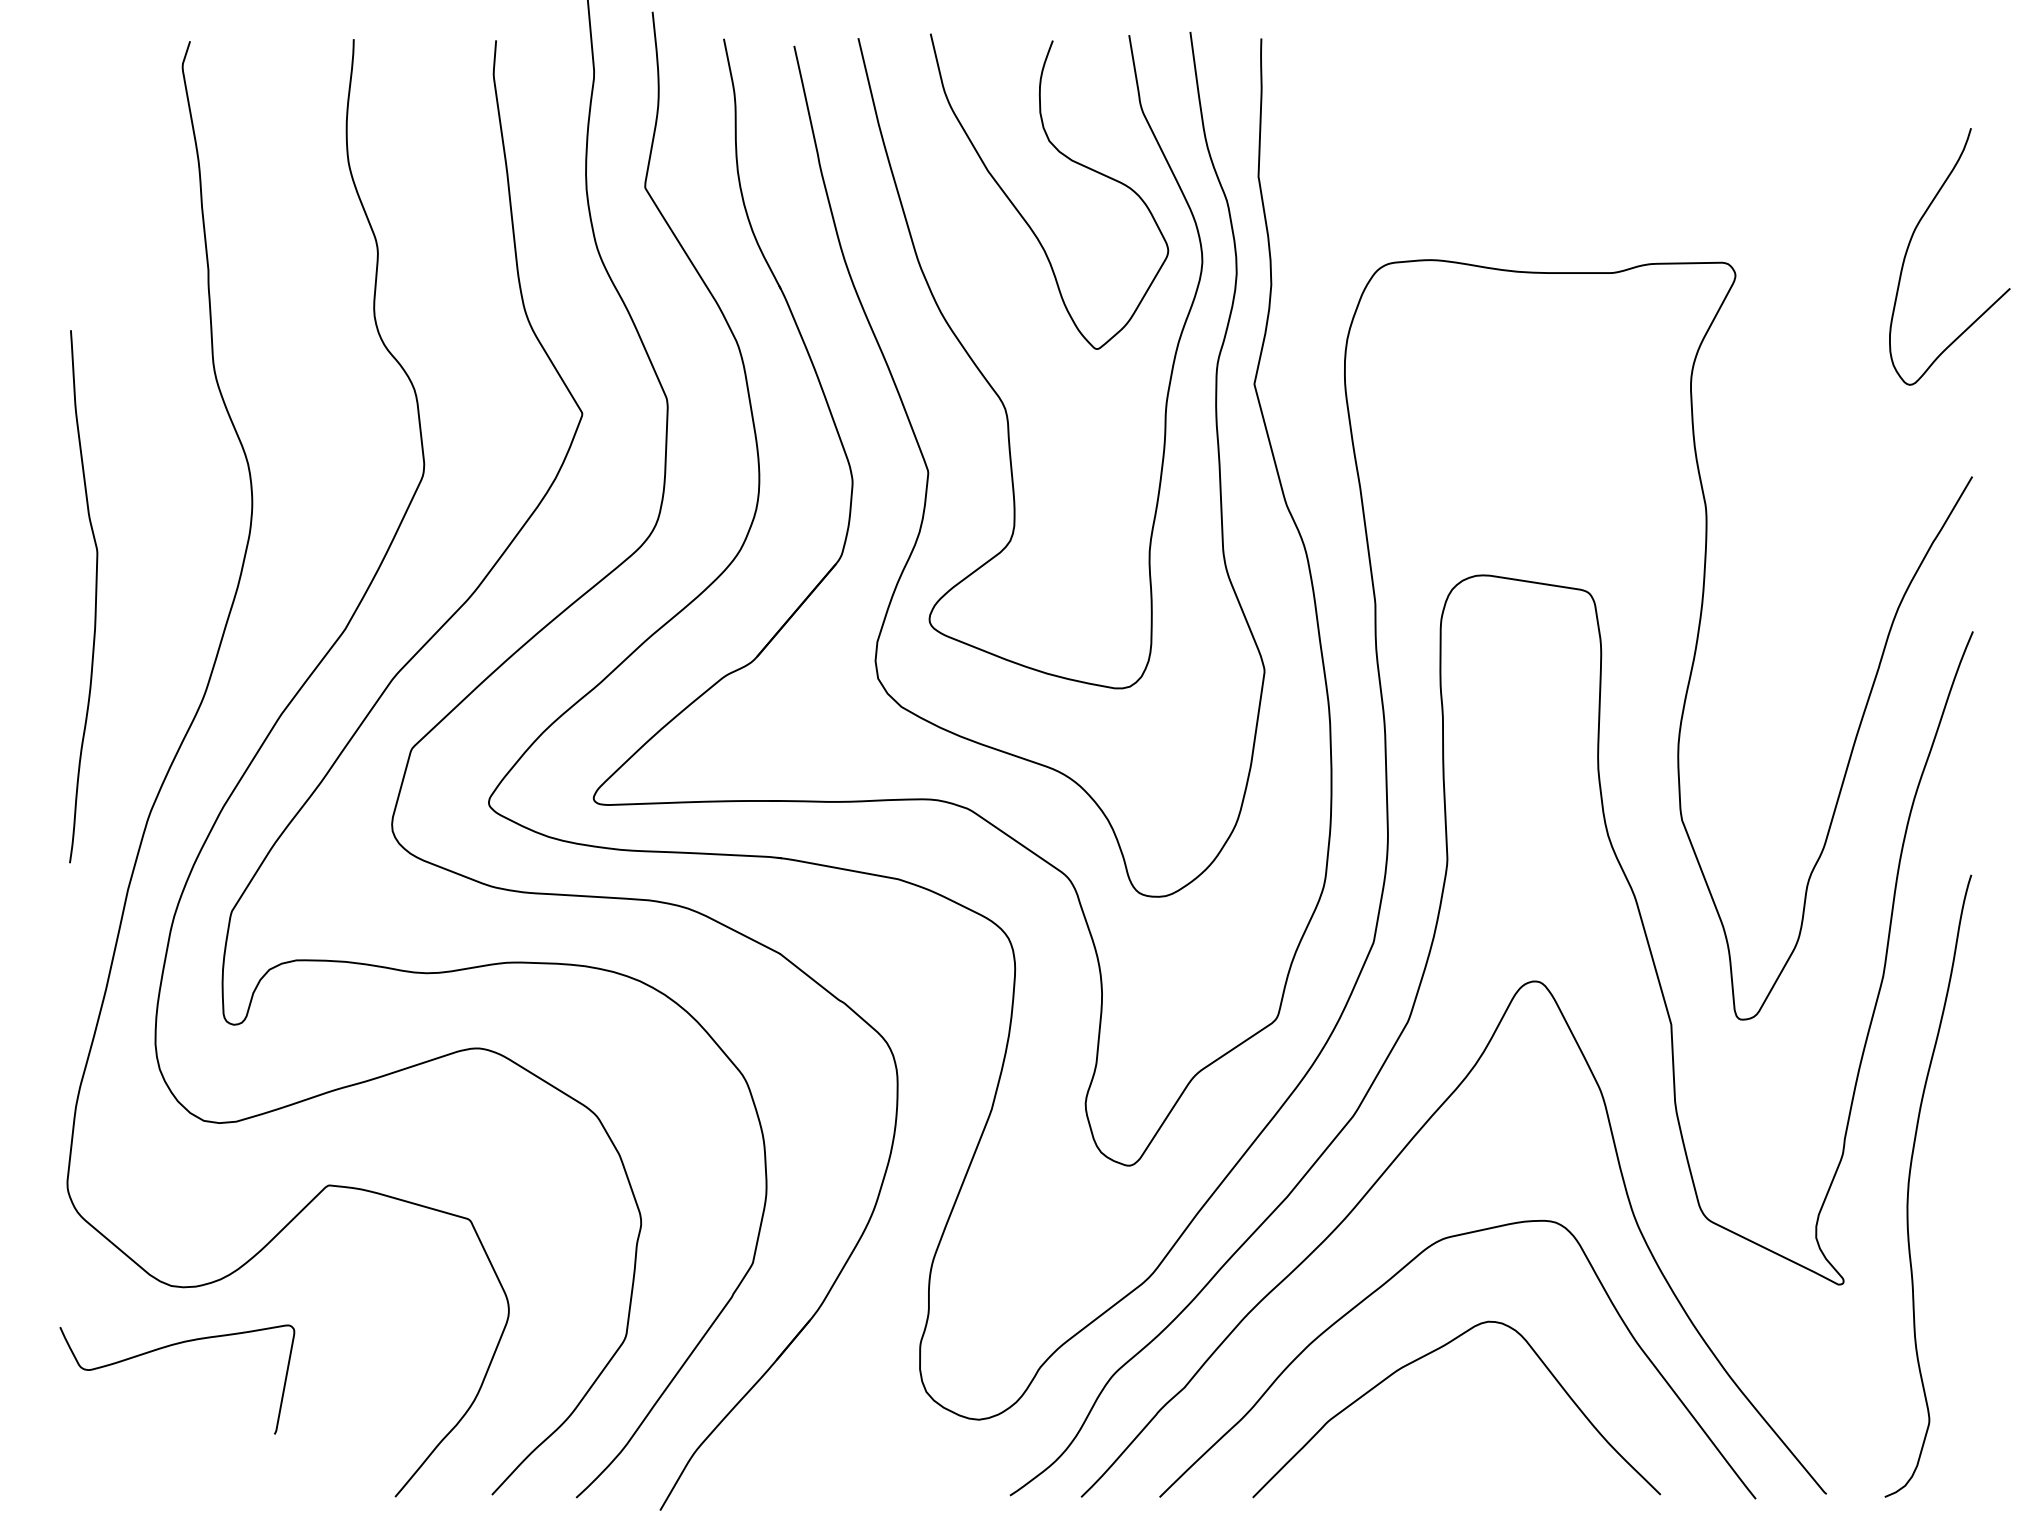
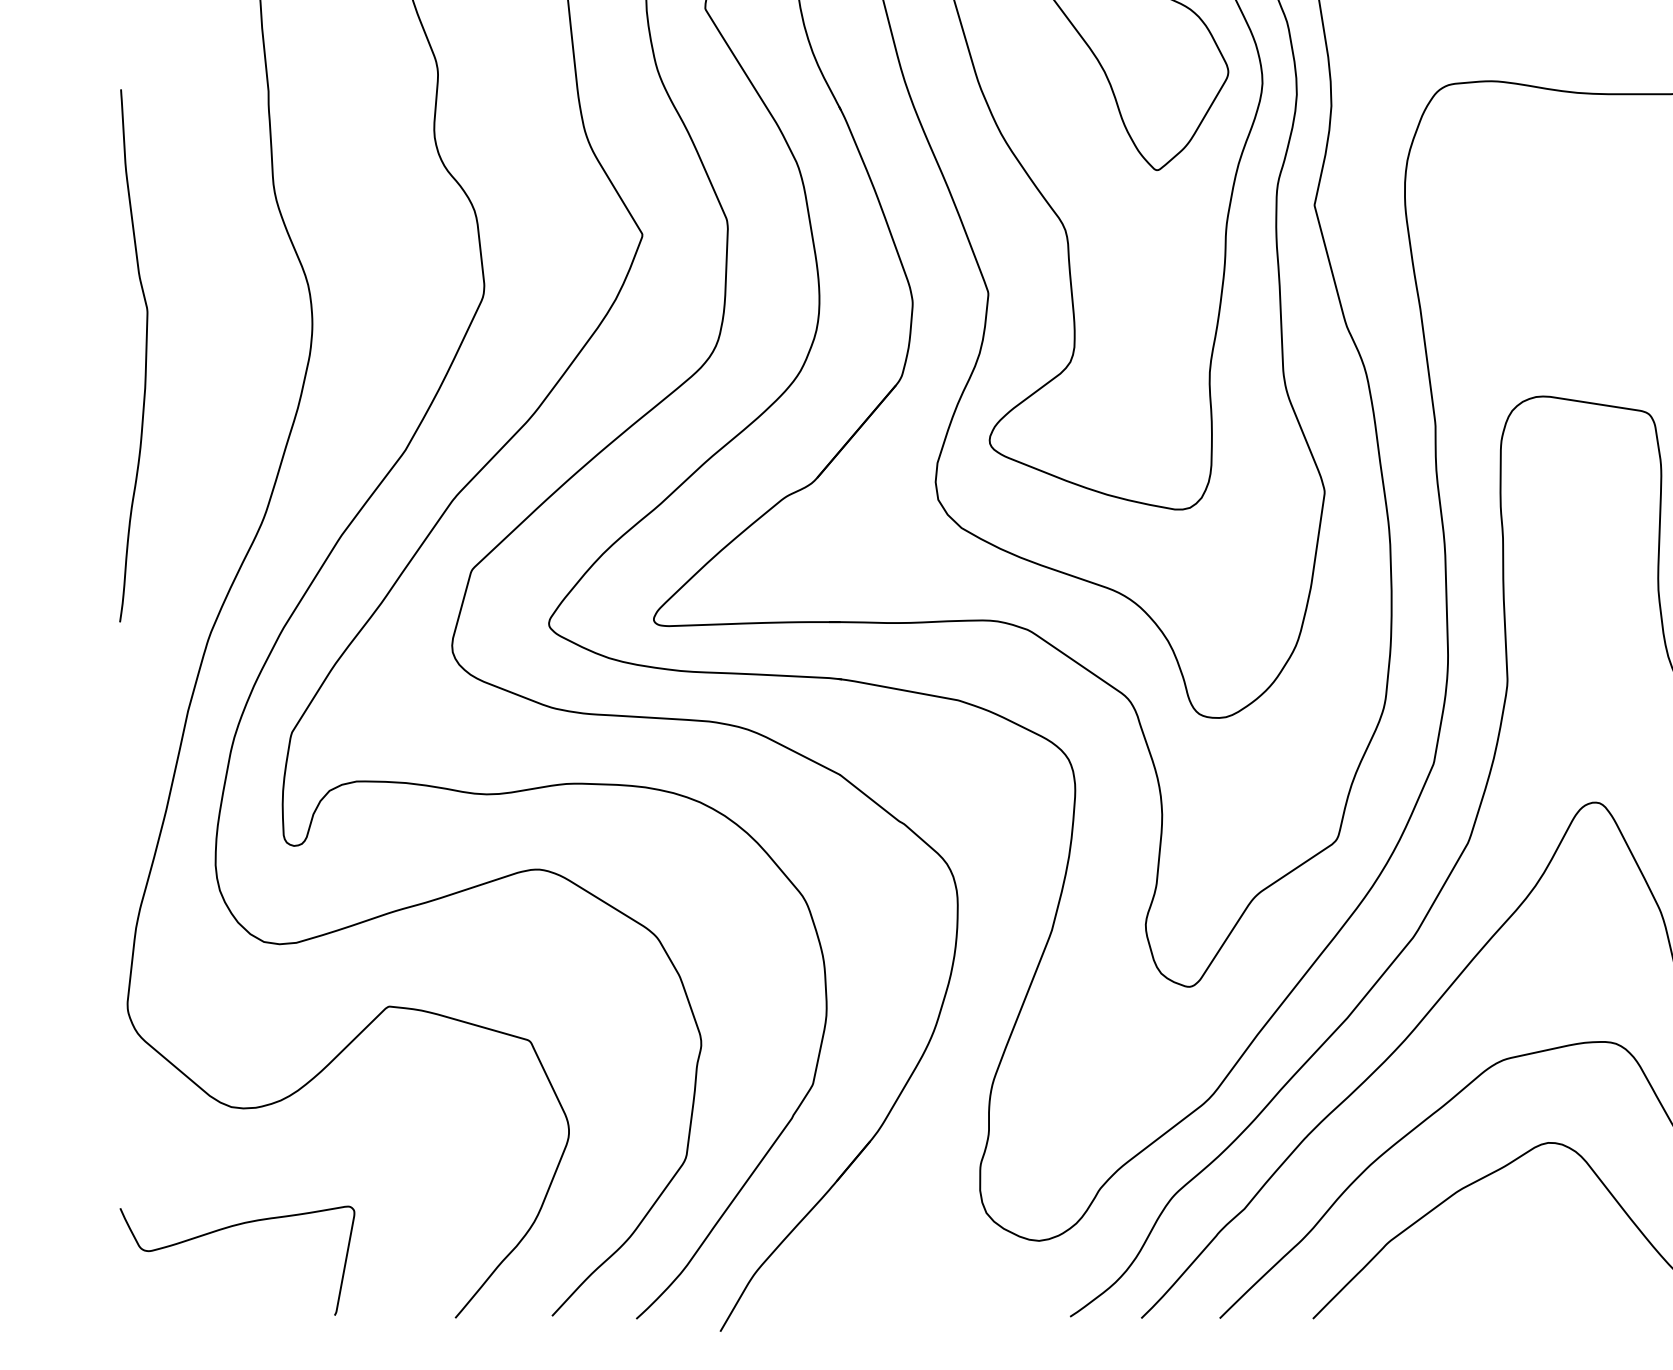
curve: (95, 596) -> (145, 355), moved
curve: (167, 1347) -> (227, 1228), moved

